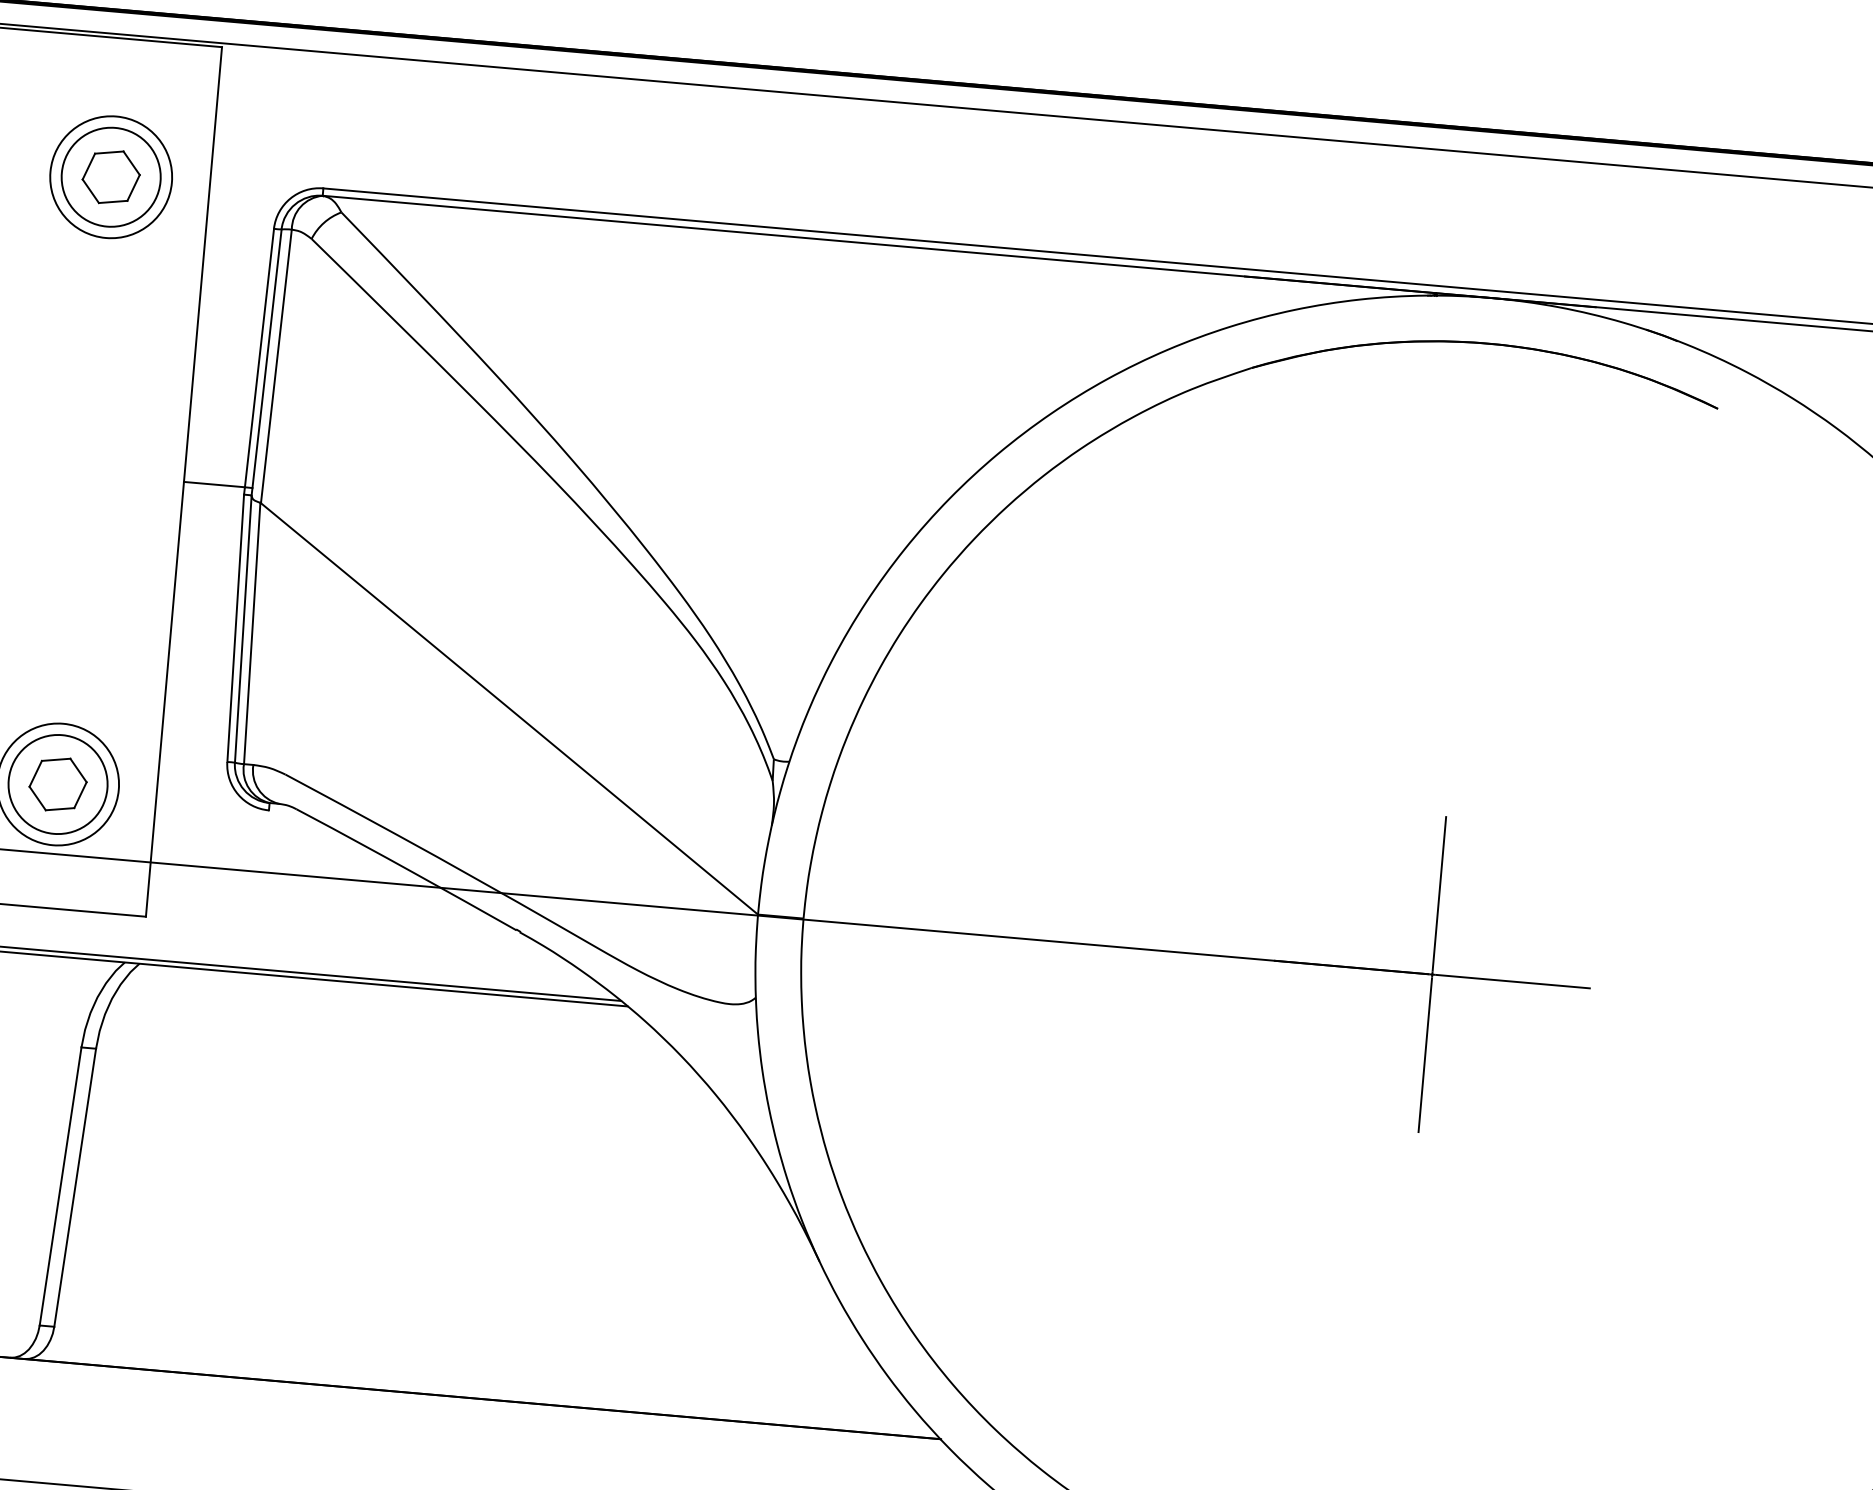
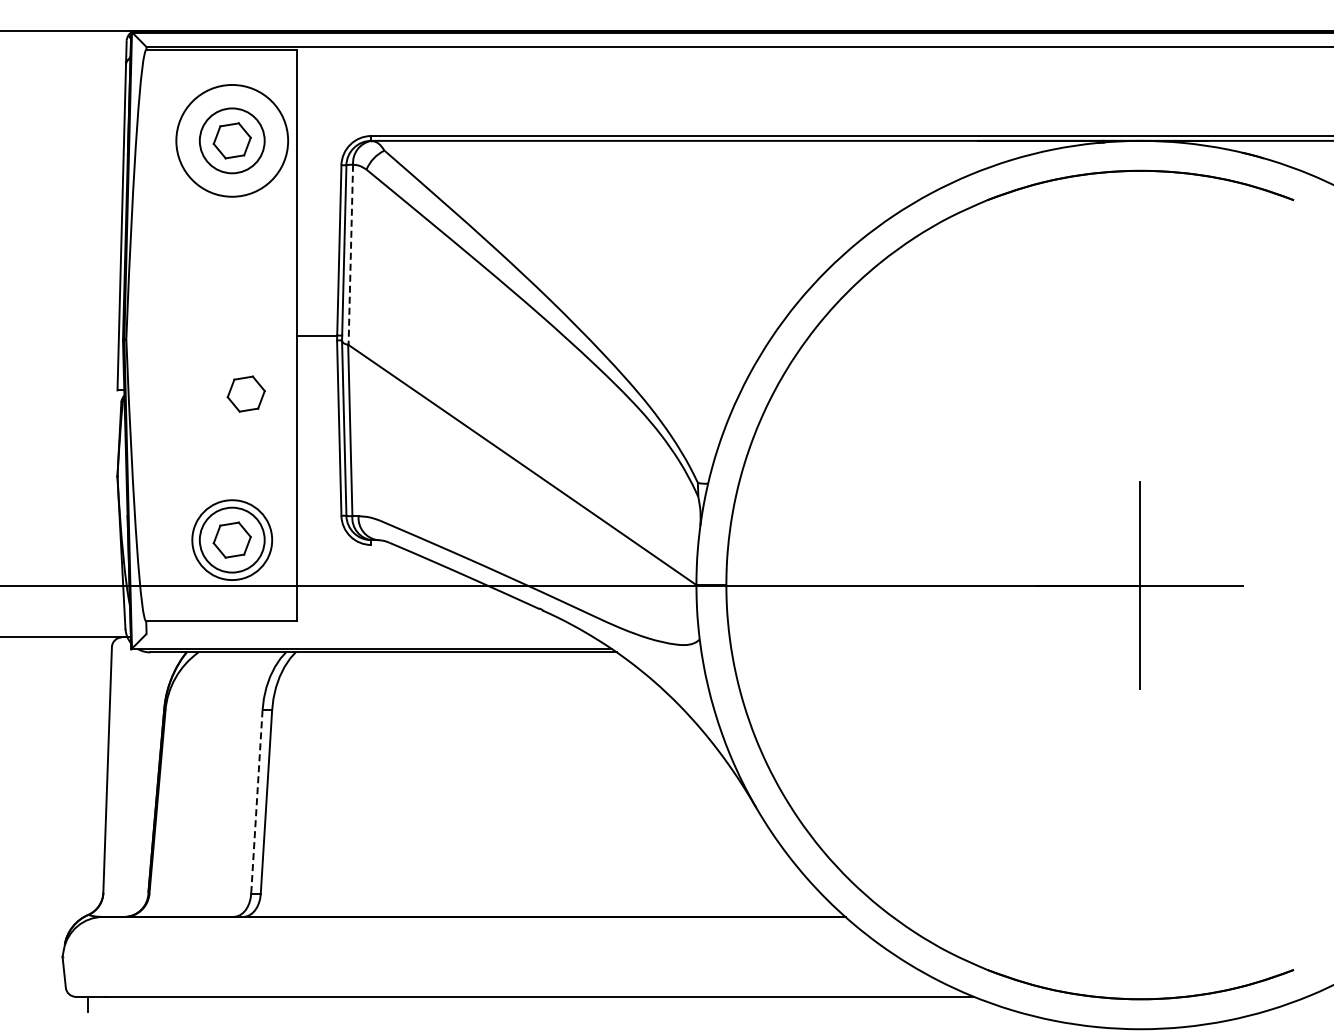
circle: (111, 176) -> (232, 140), size x1.4
line: (275, 367) -> (350, 255), solid -> dashed
part: (97, 563) -> (245, 393), added
line: (60, 1186) -> (256, 802), solid -> dashed

